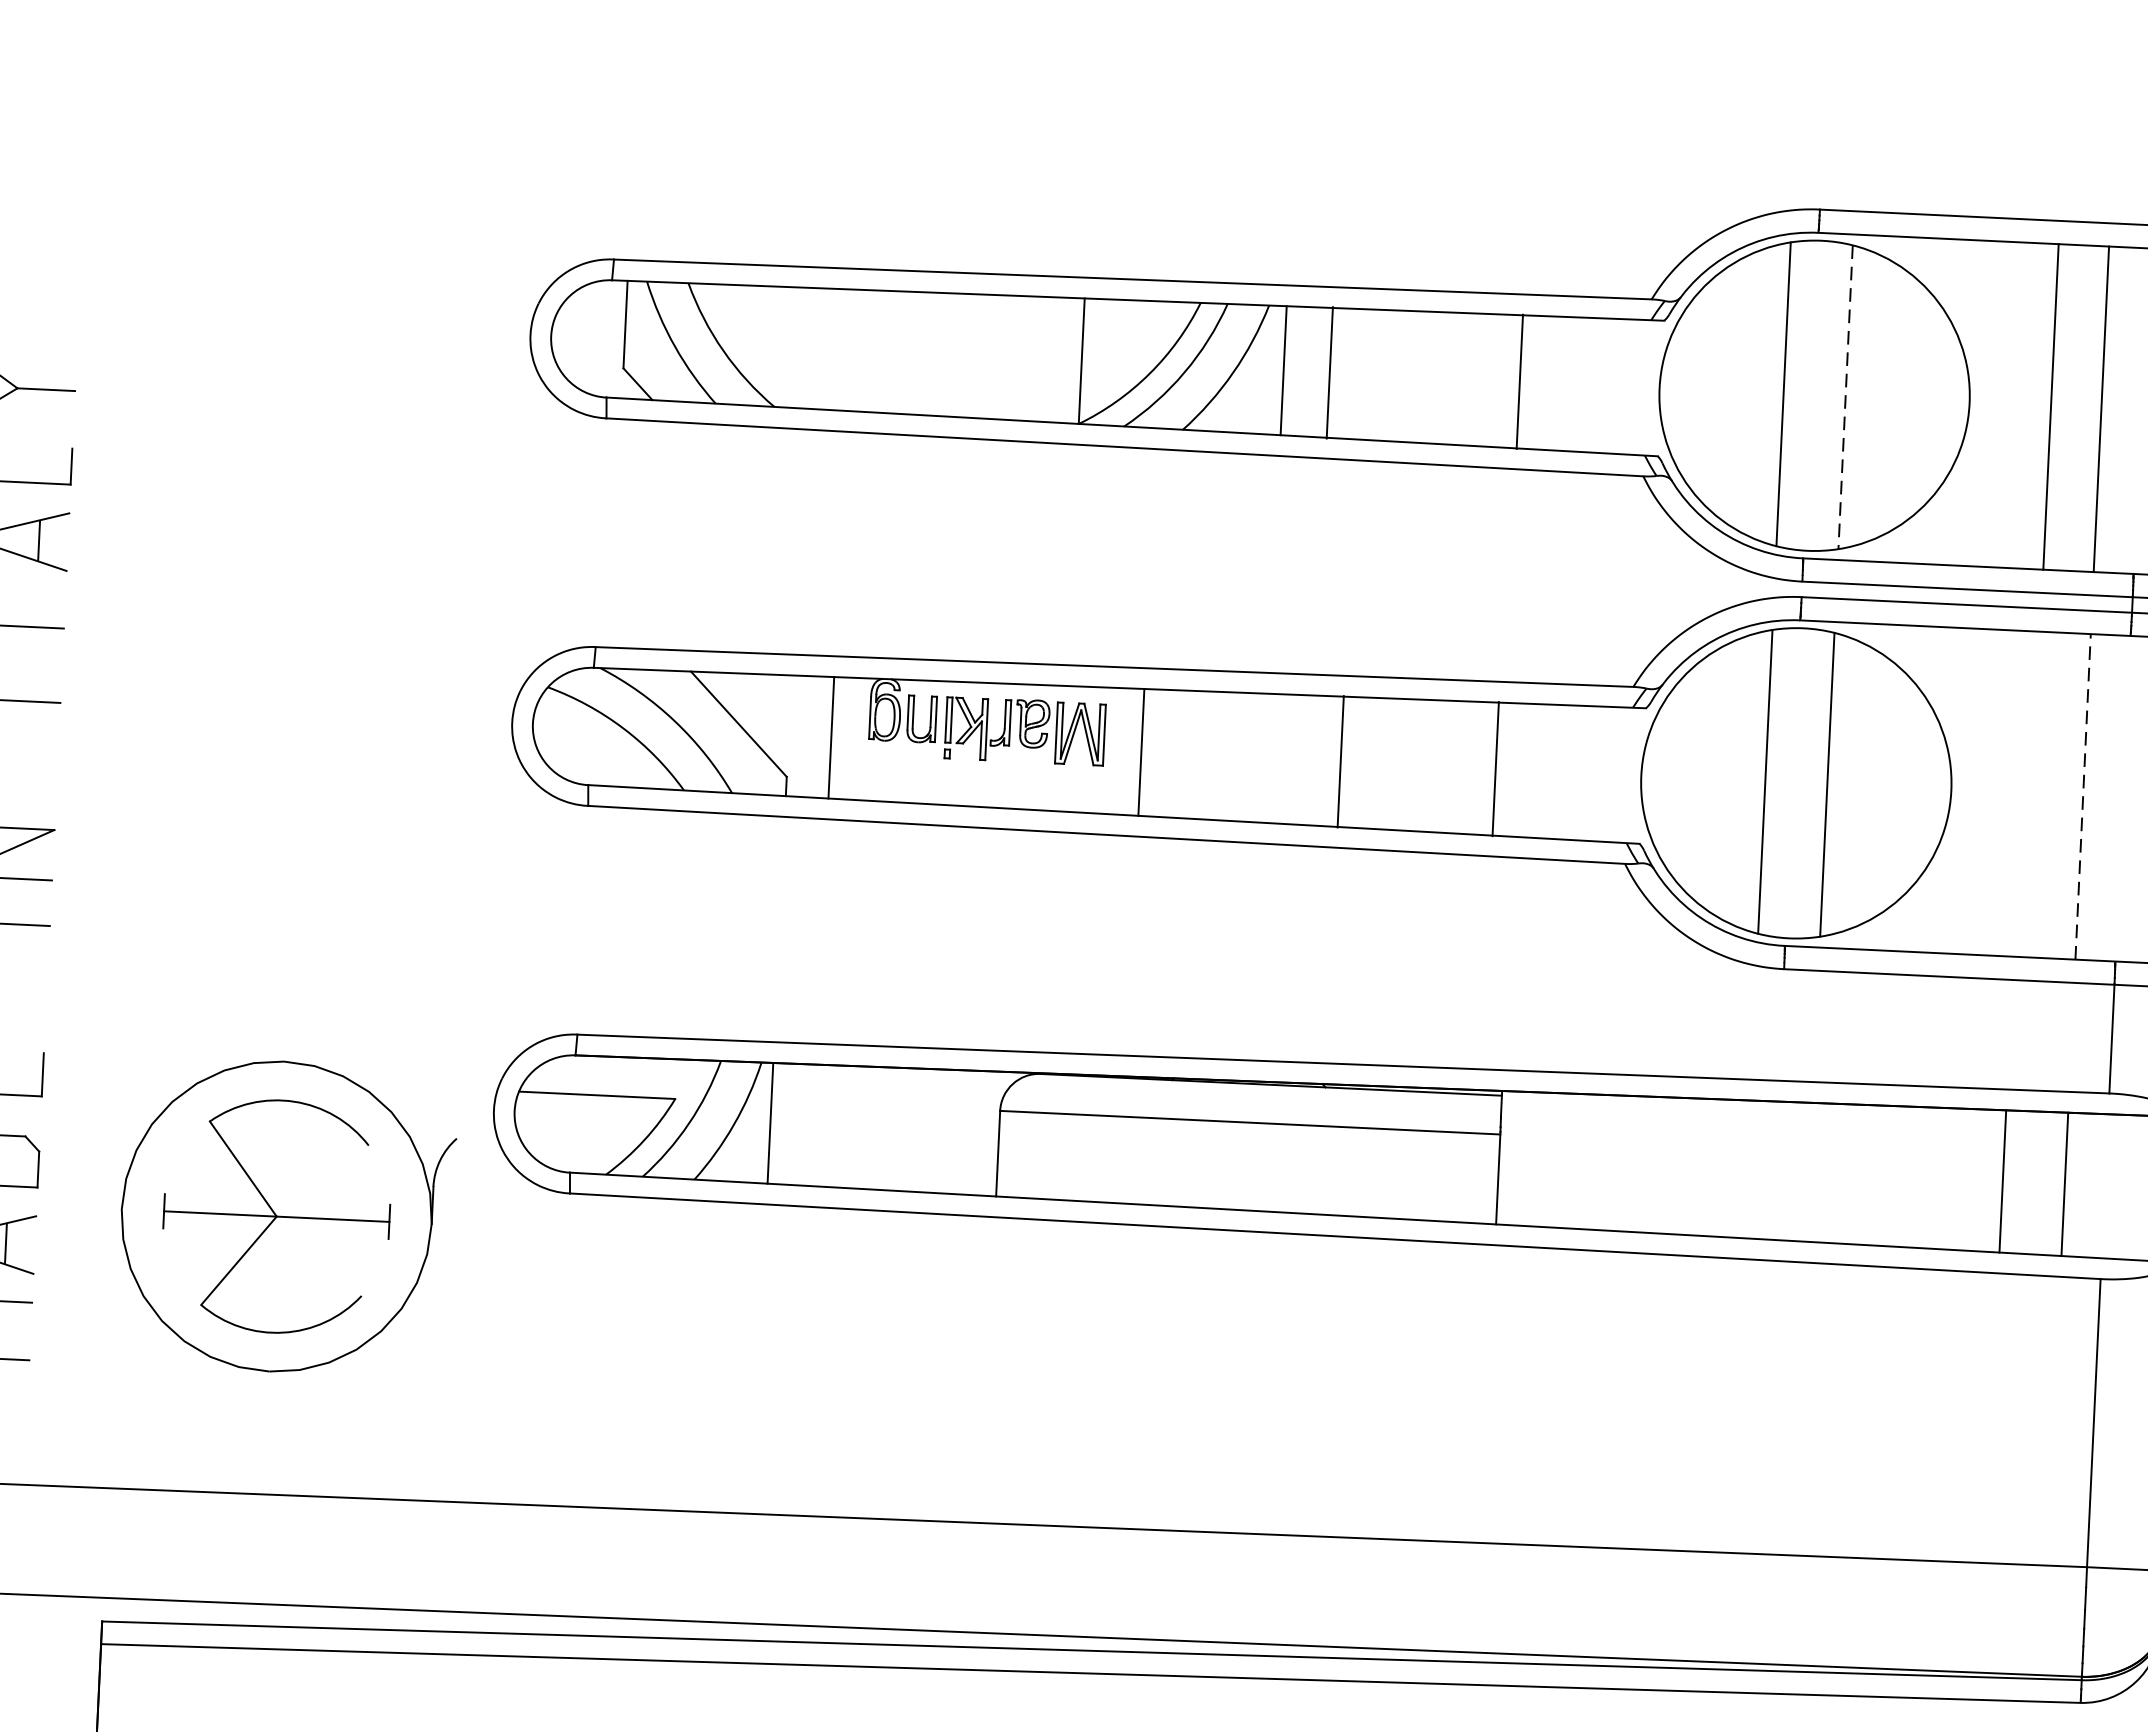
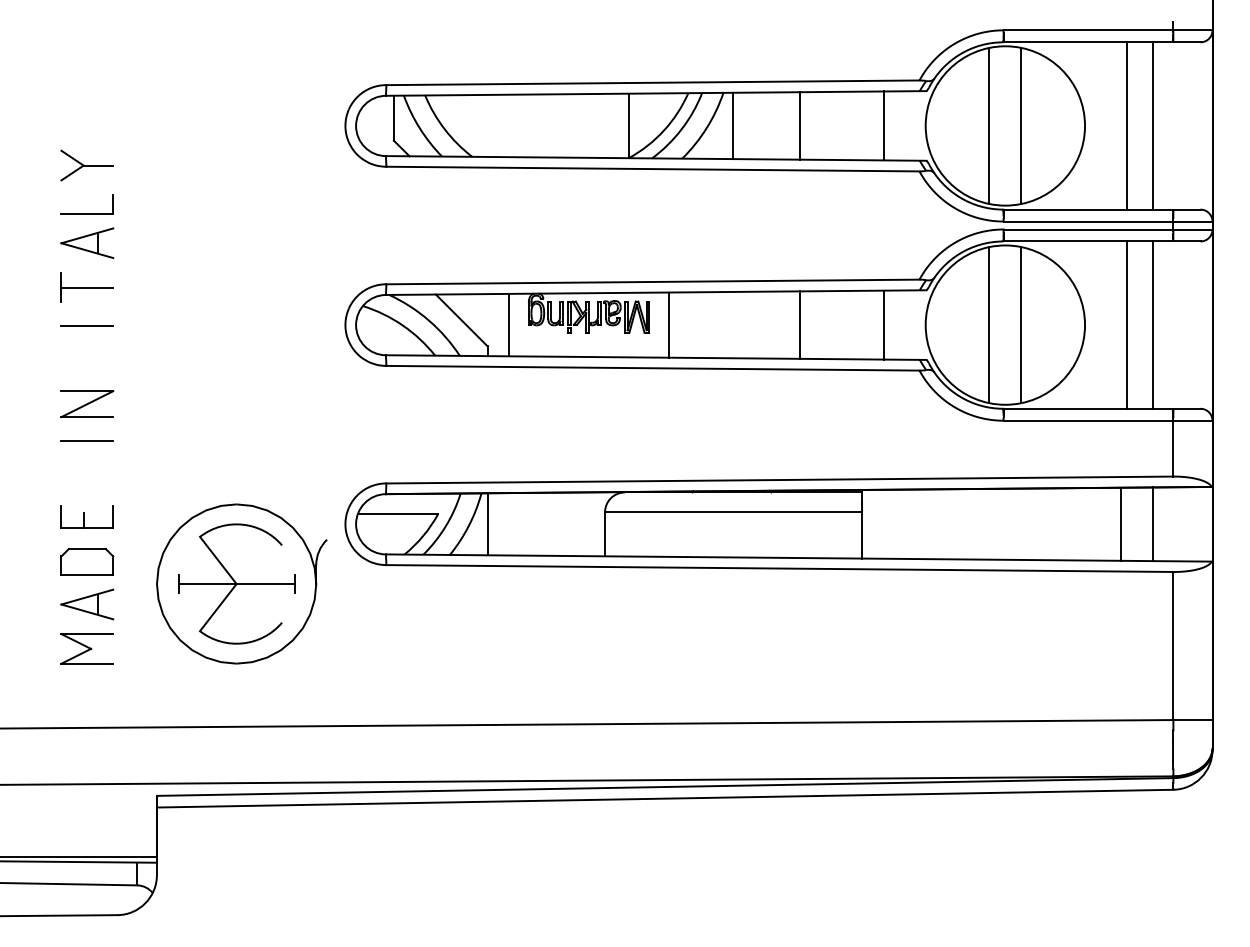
line: (1330, 372) -> (800, 125), moved
line: (1519, 380) -> (883, 125), moved
line: (1845, 398) -> (1021, 126), dashed -> solid
line: (1341, 760) -> (800, 324), moved
line: (1495, 767) -> (883, 324), moved
line: (2032, 793) -> (1126, 324), added
line: (2082, 797) -> (1152, 325), dashed -> solid

